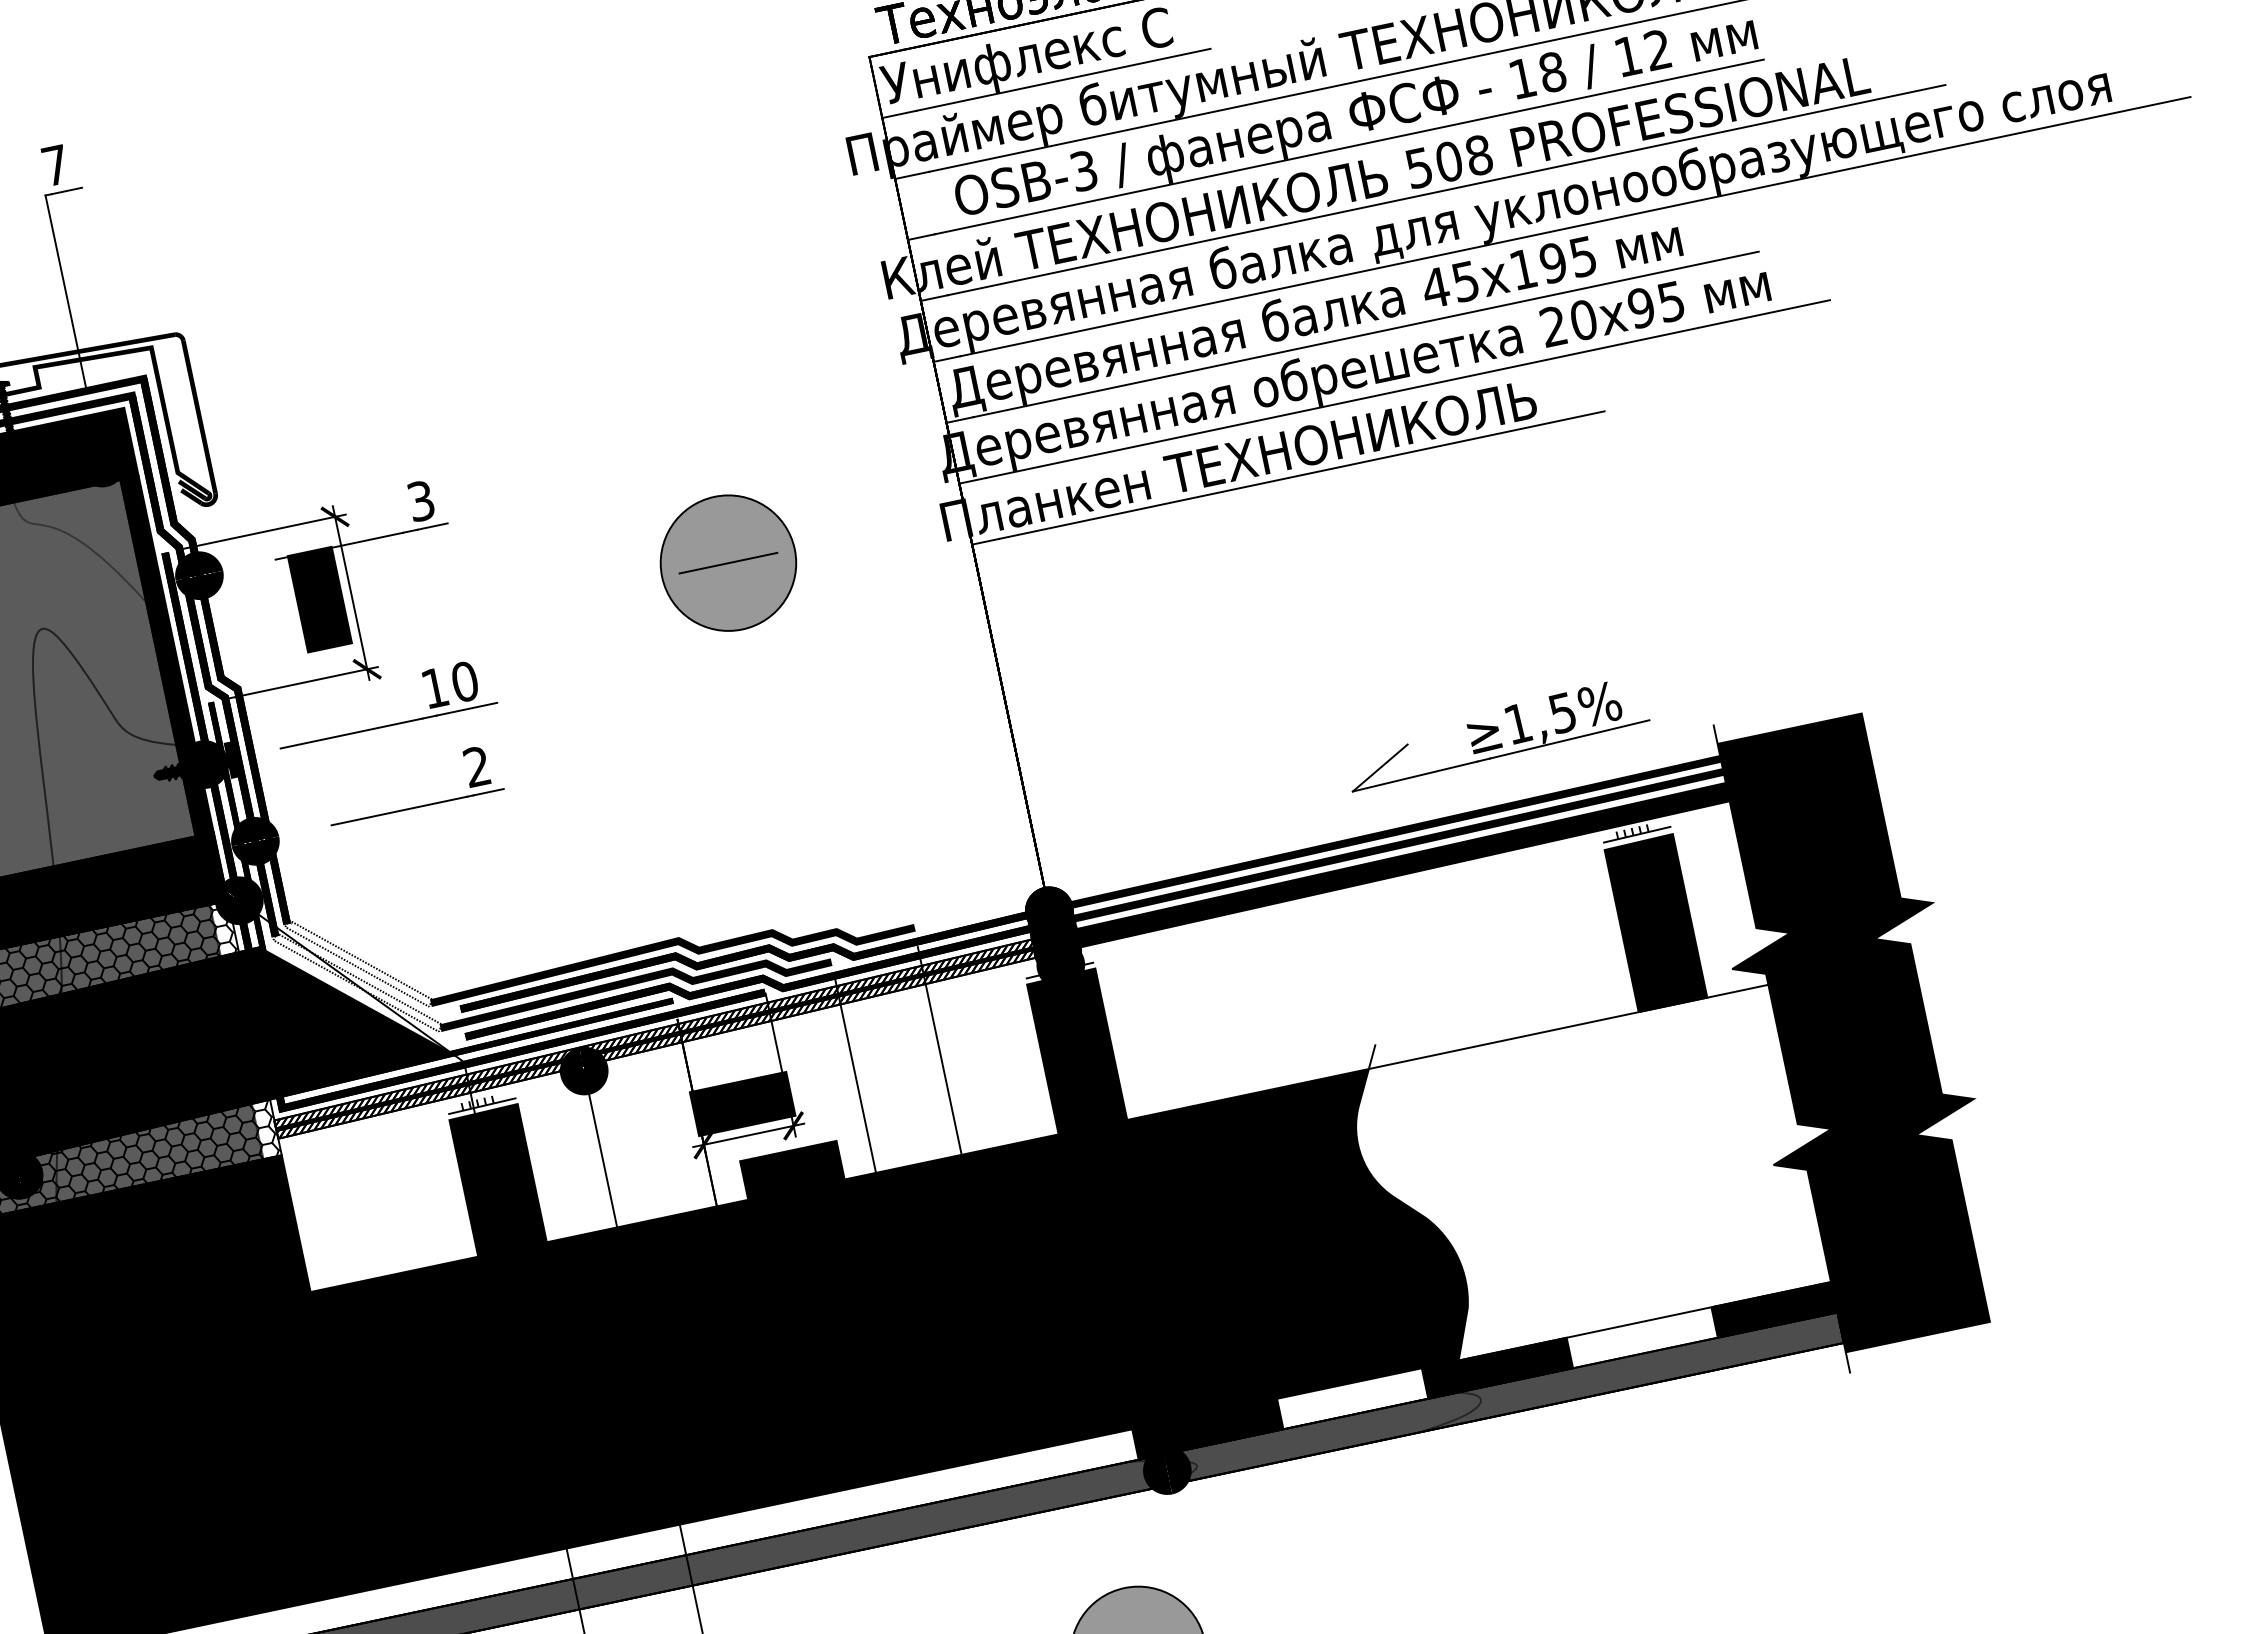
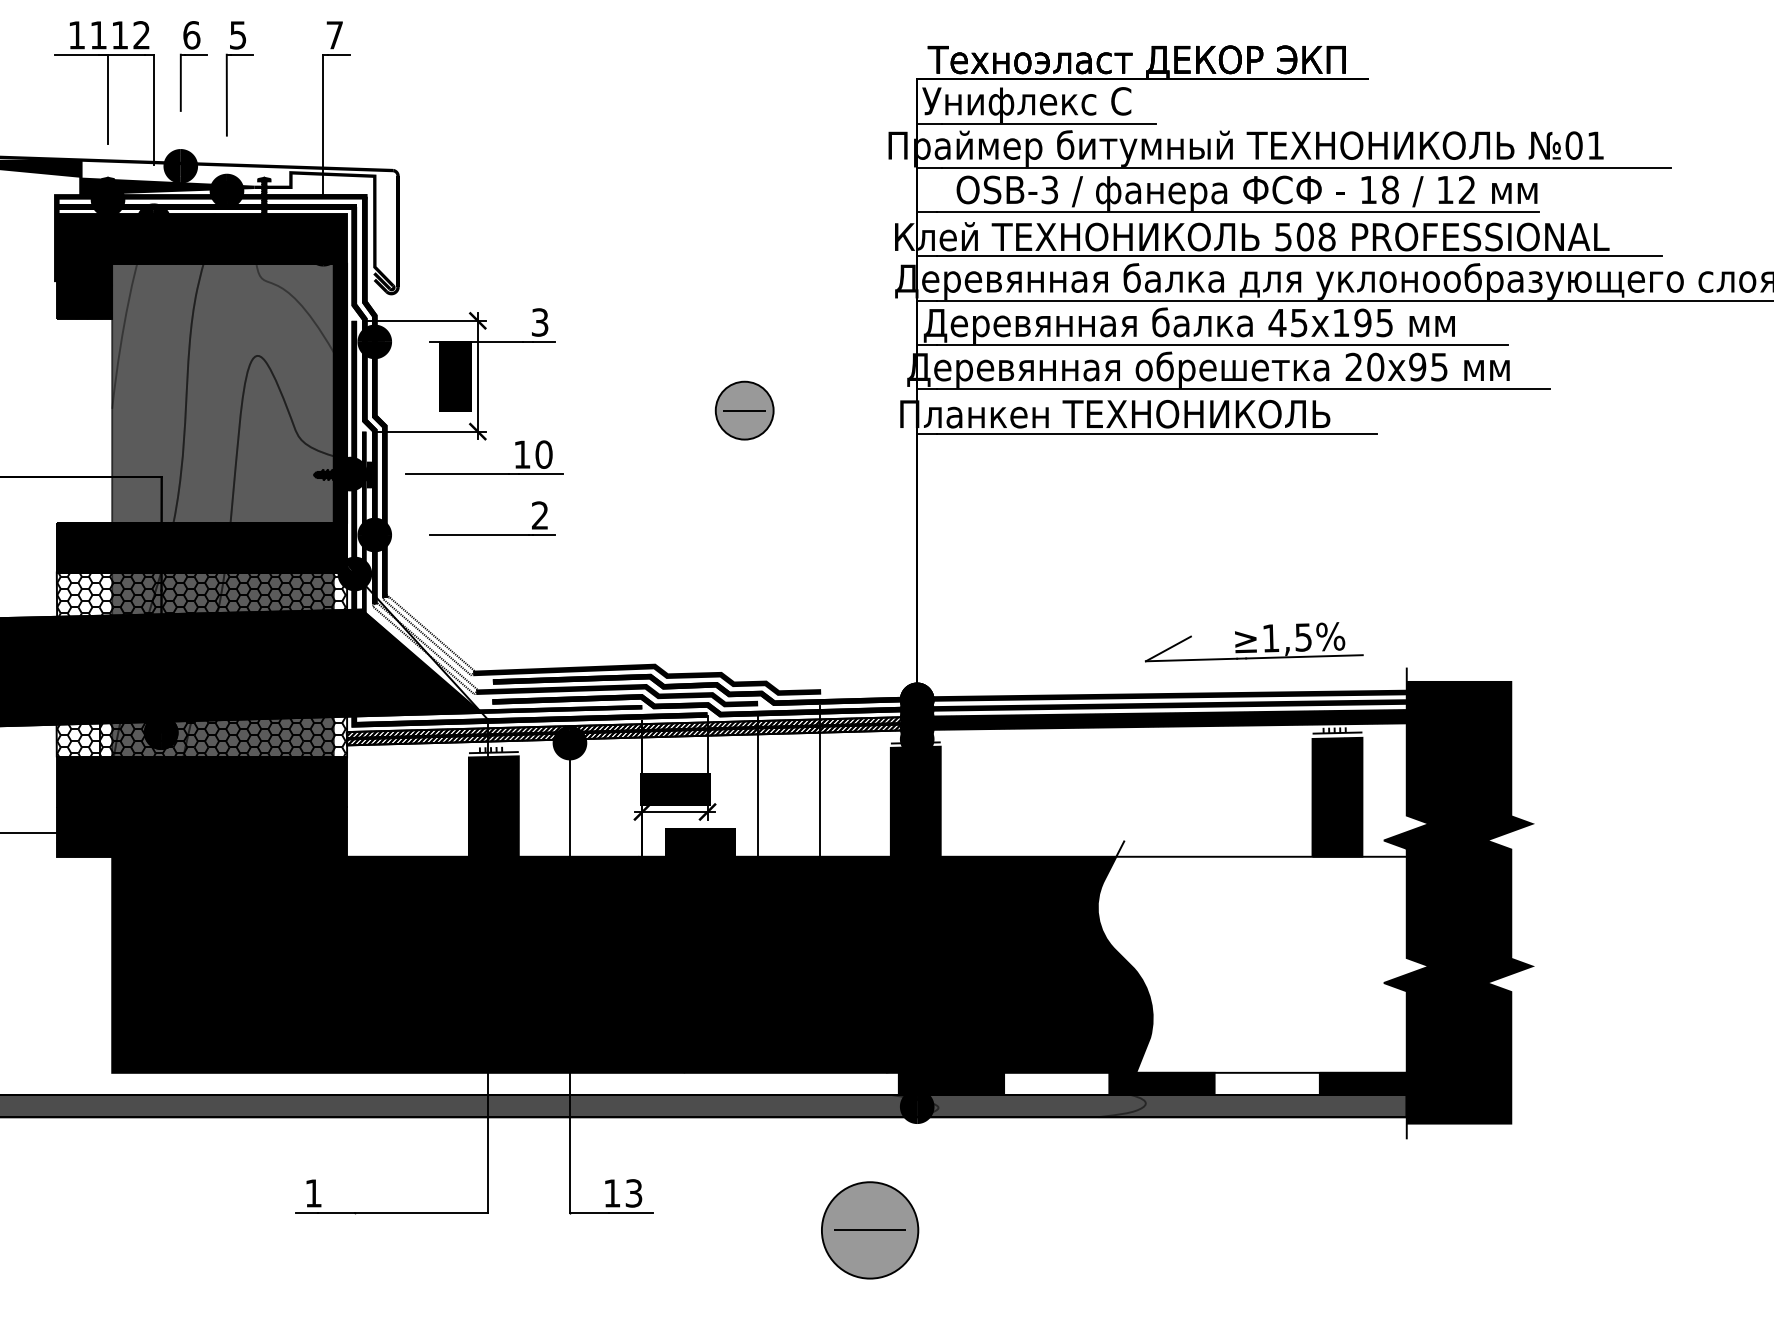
part: (727, 562) -> (744, 410), size x0.6

